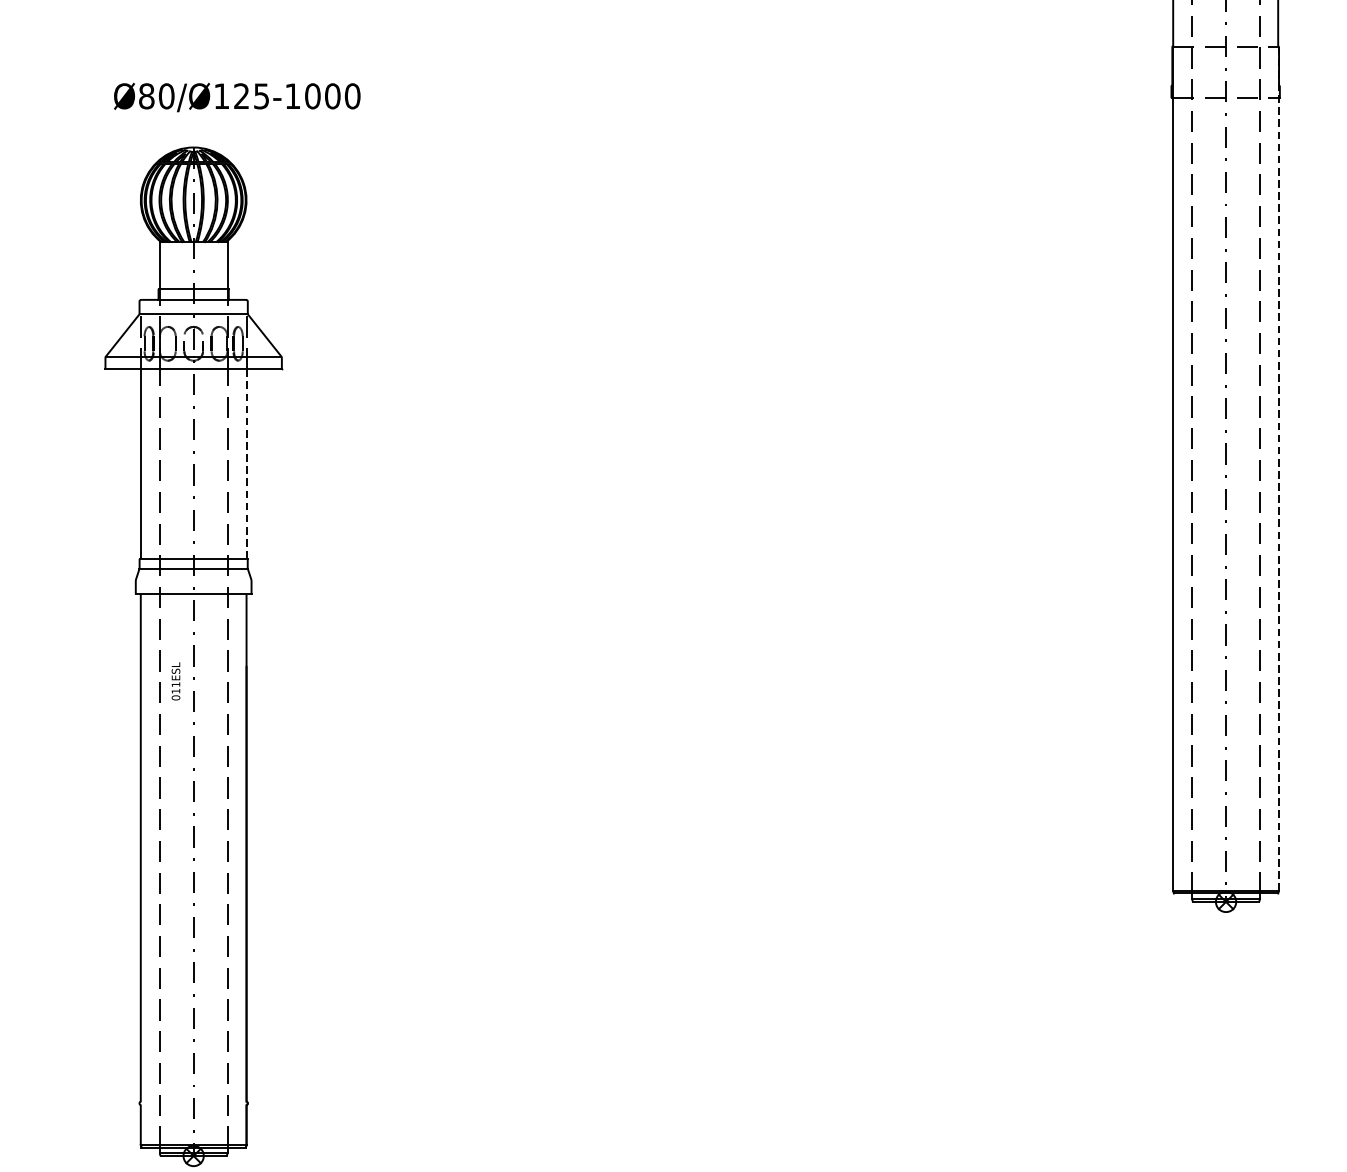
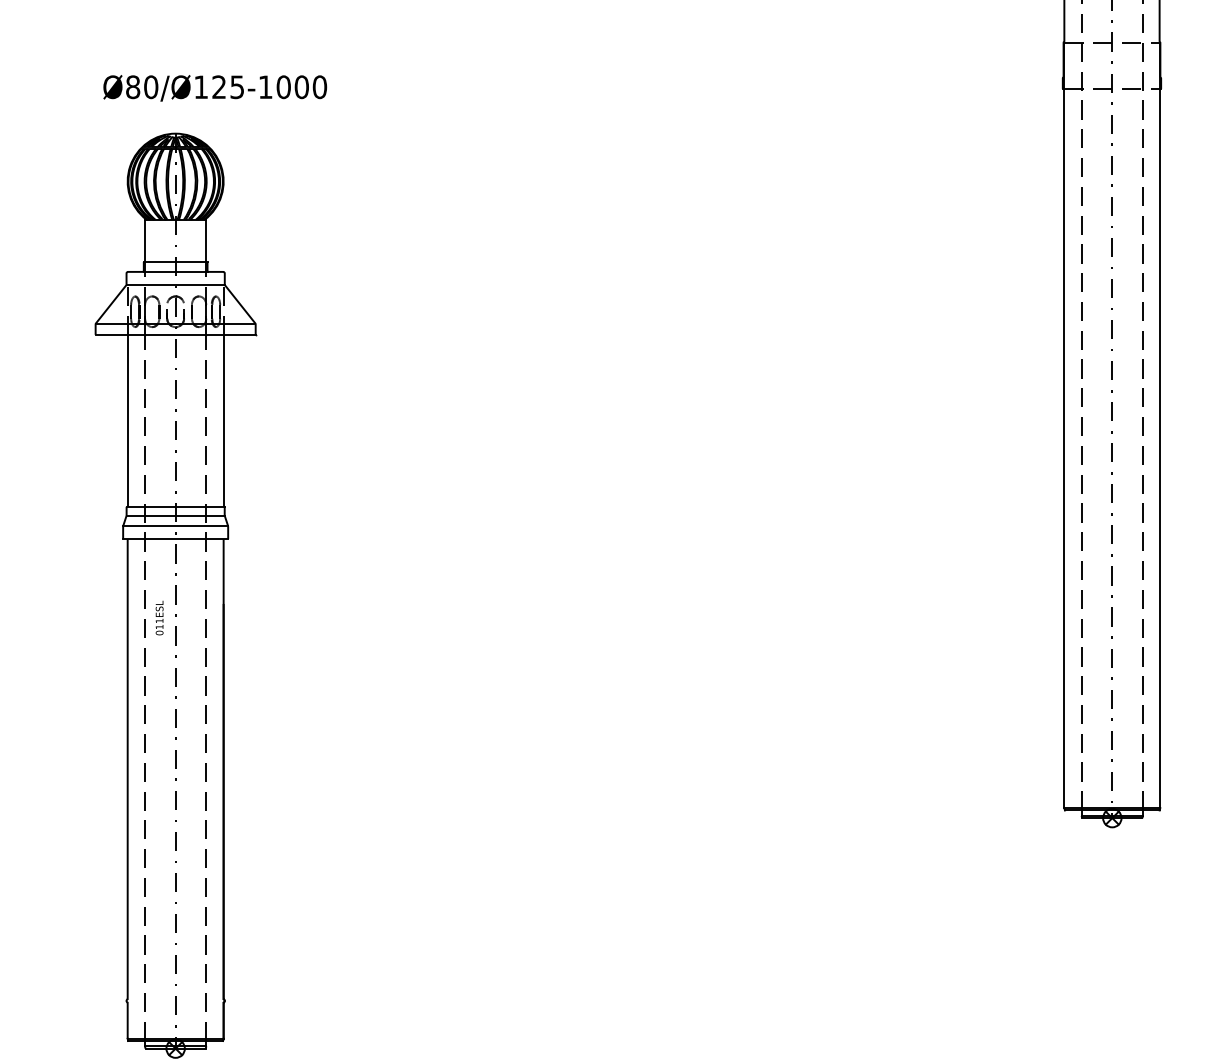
line: (246, 464) -> (223, 421), dashed -> solid
line: (1279, 470) -> (1160, 426), dashed -> solid
line: (193, 580) -> (175, 526), added

